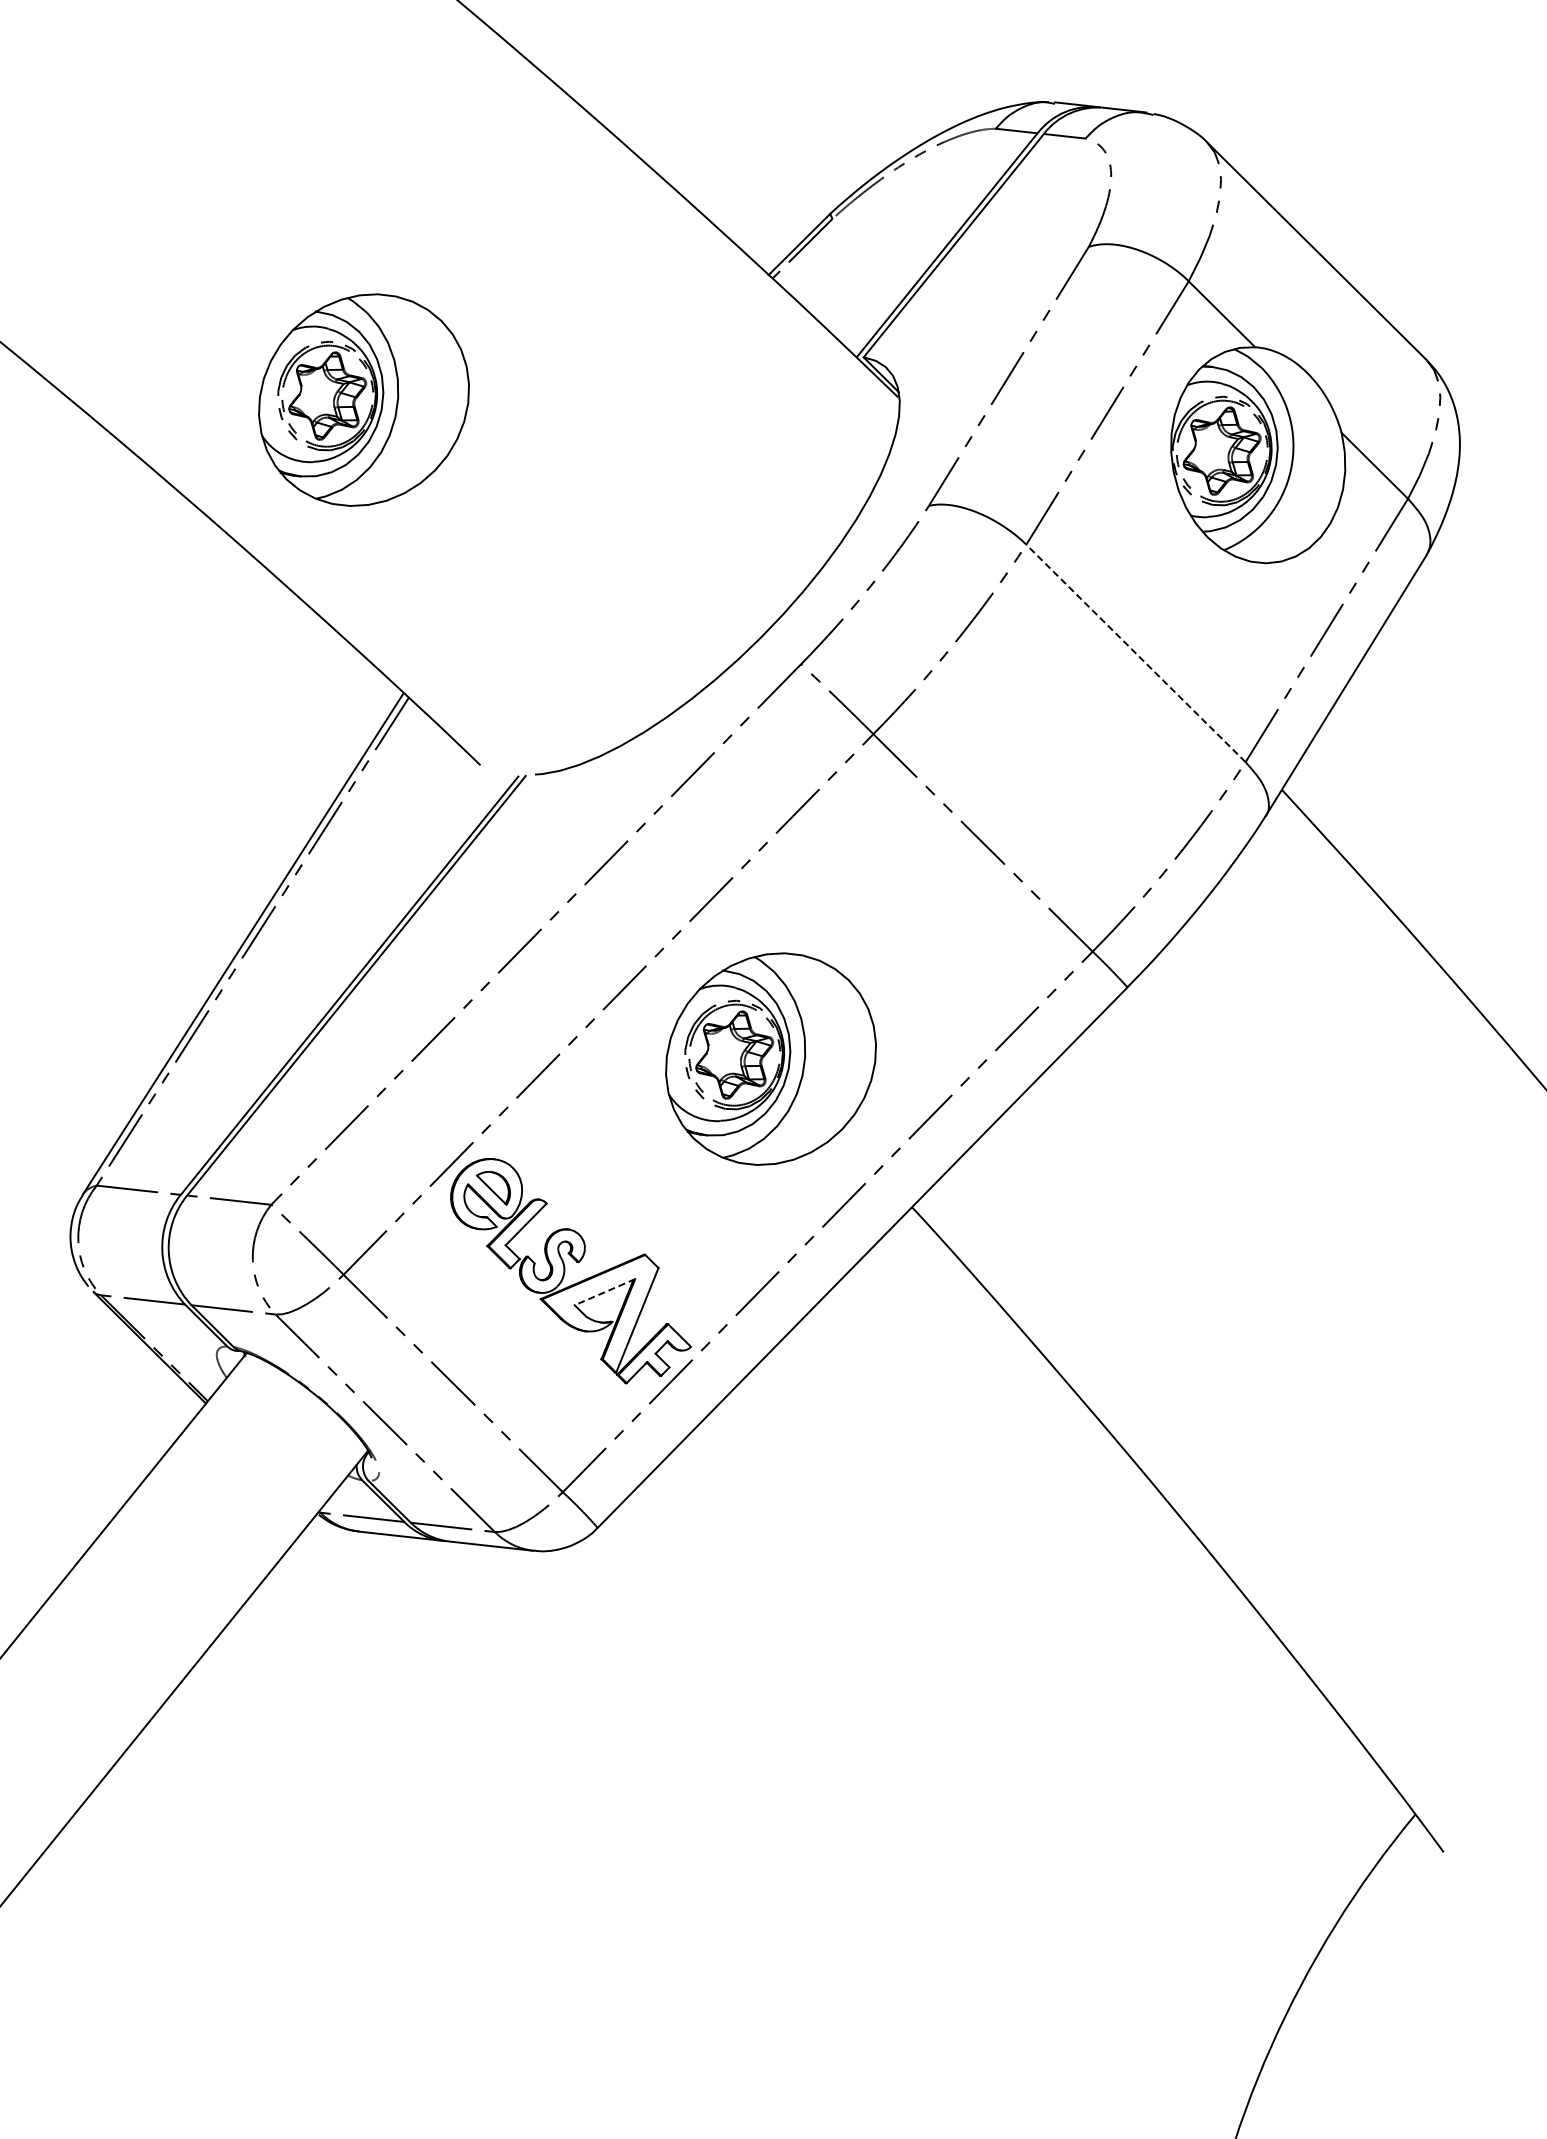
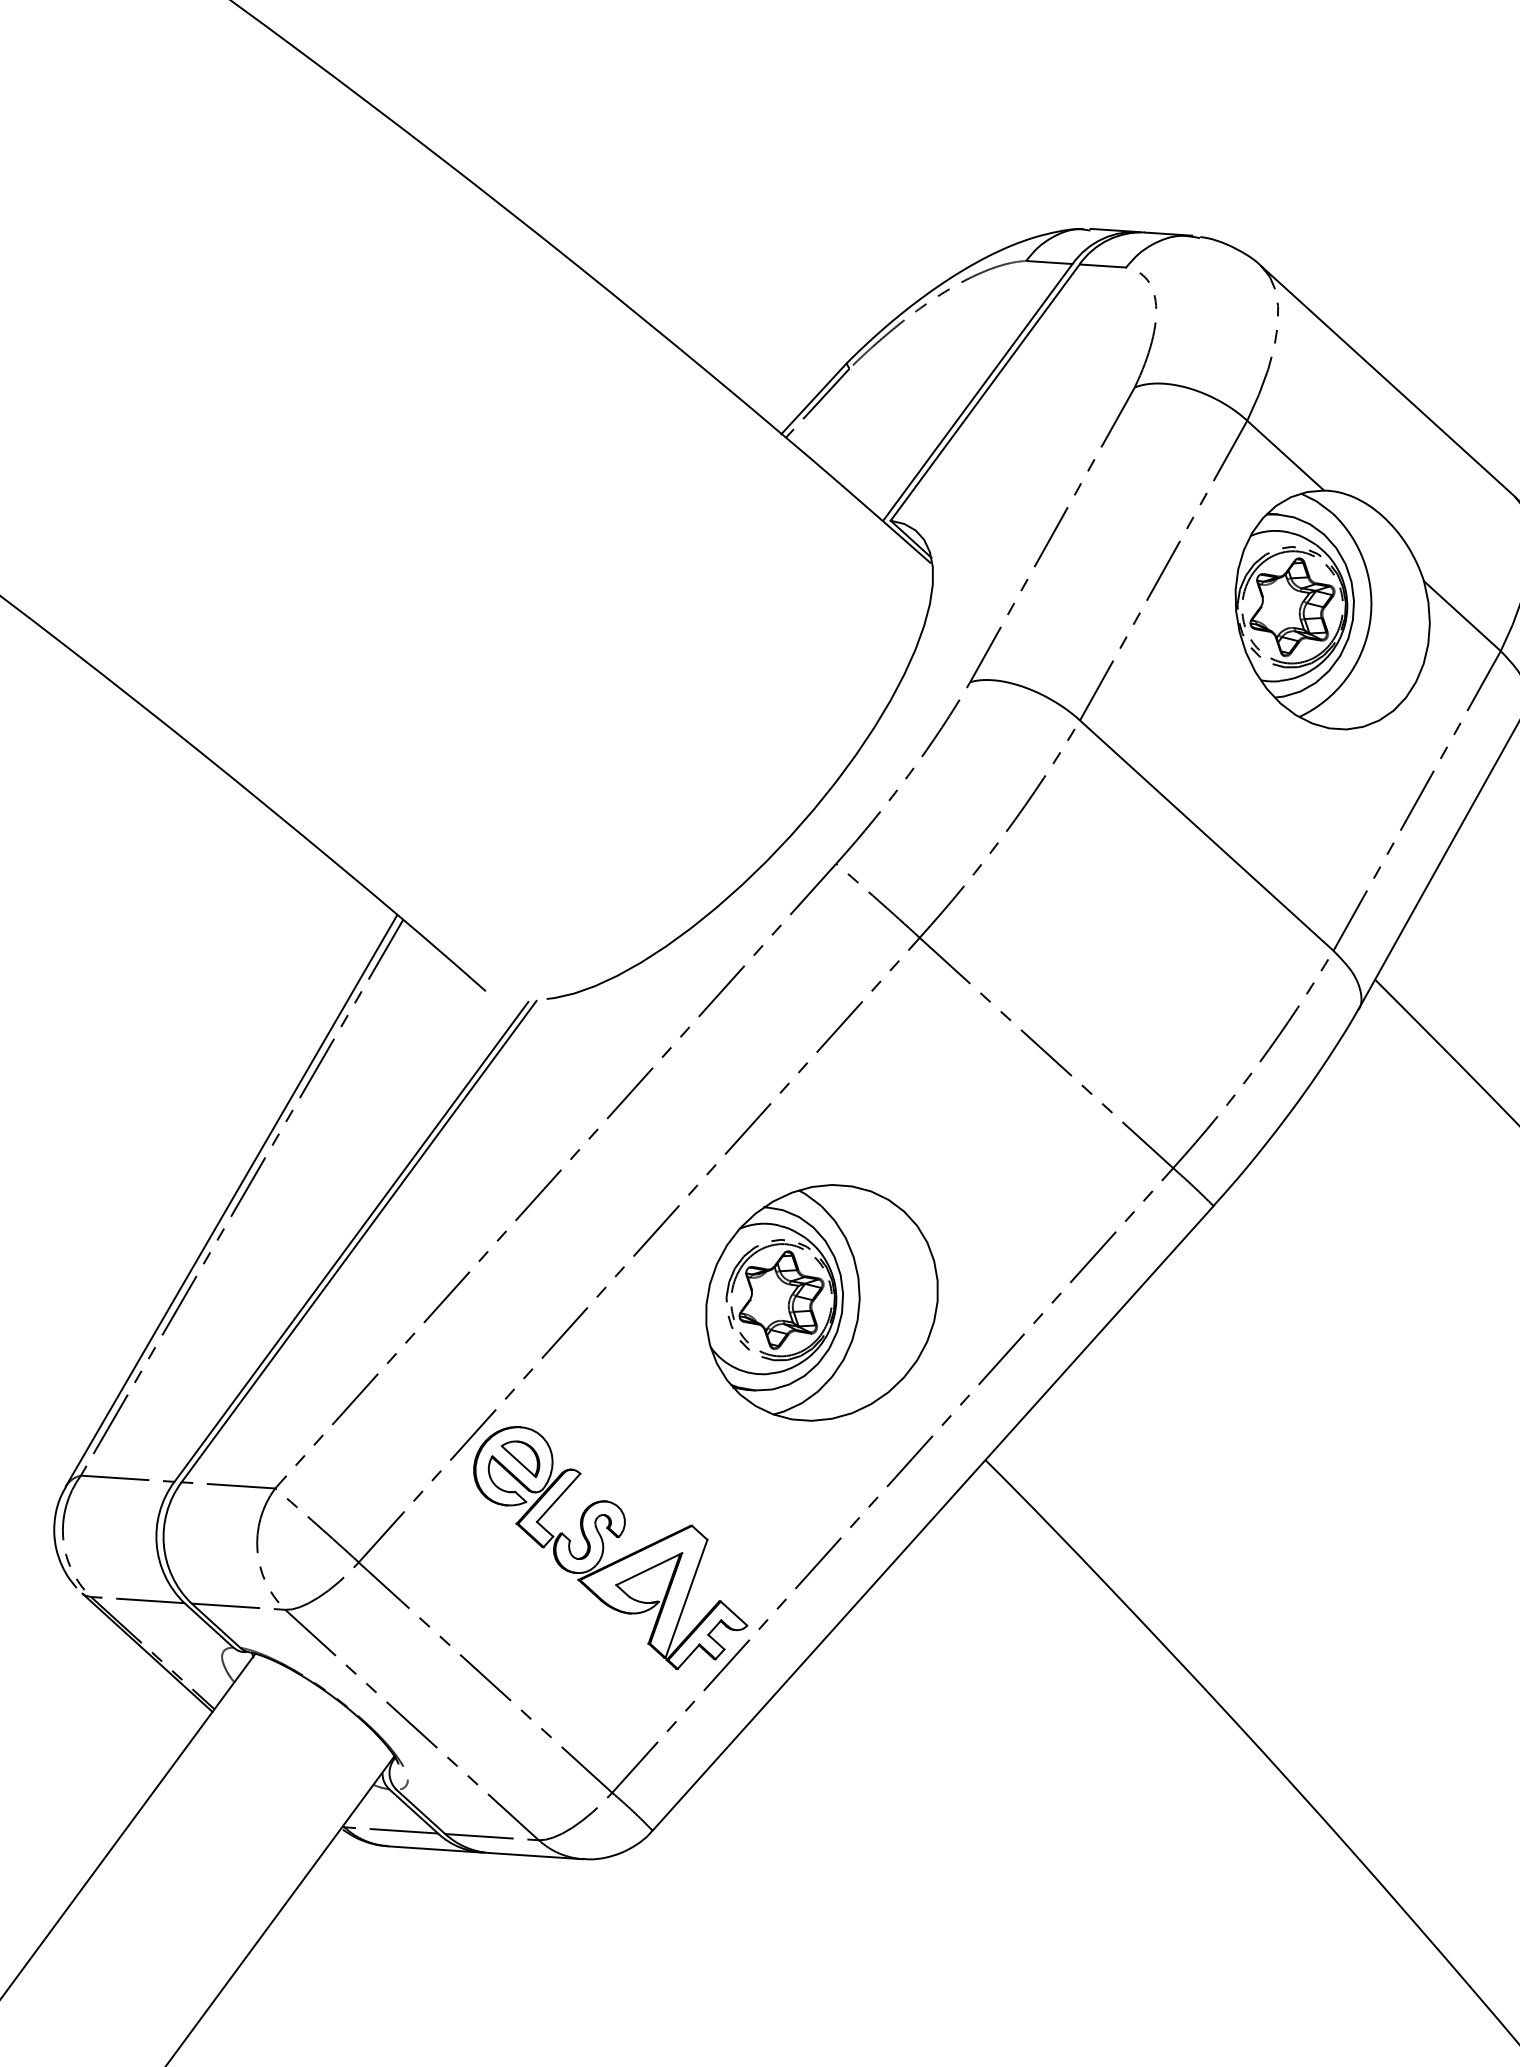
part: (363, 399) -> (338, 591), removed
line: (1135, 653) -> (1206, 835), dashed -> solid
line: (604, 1292) -> (648, 1569), dashed -> solid

